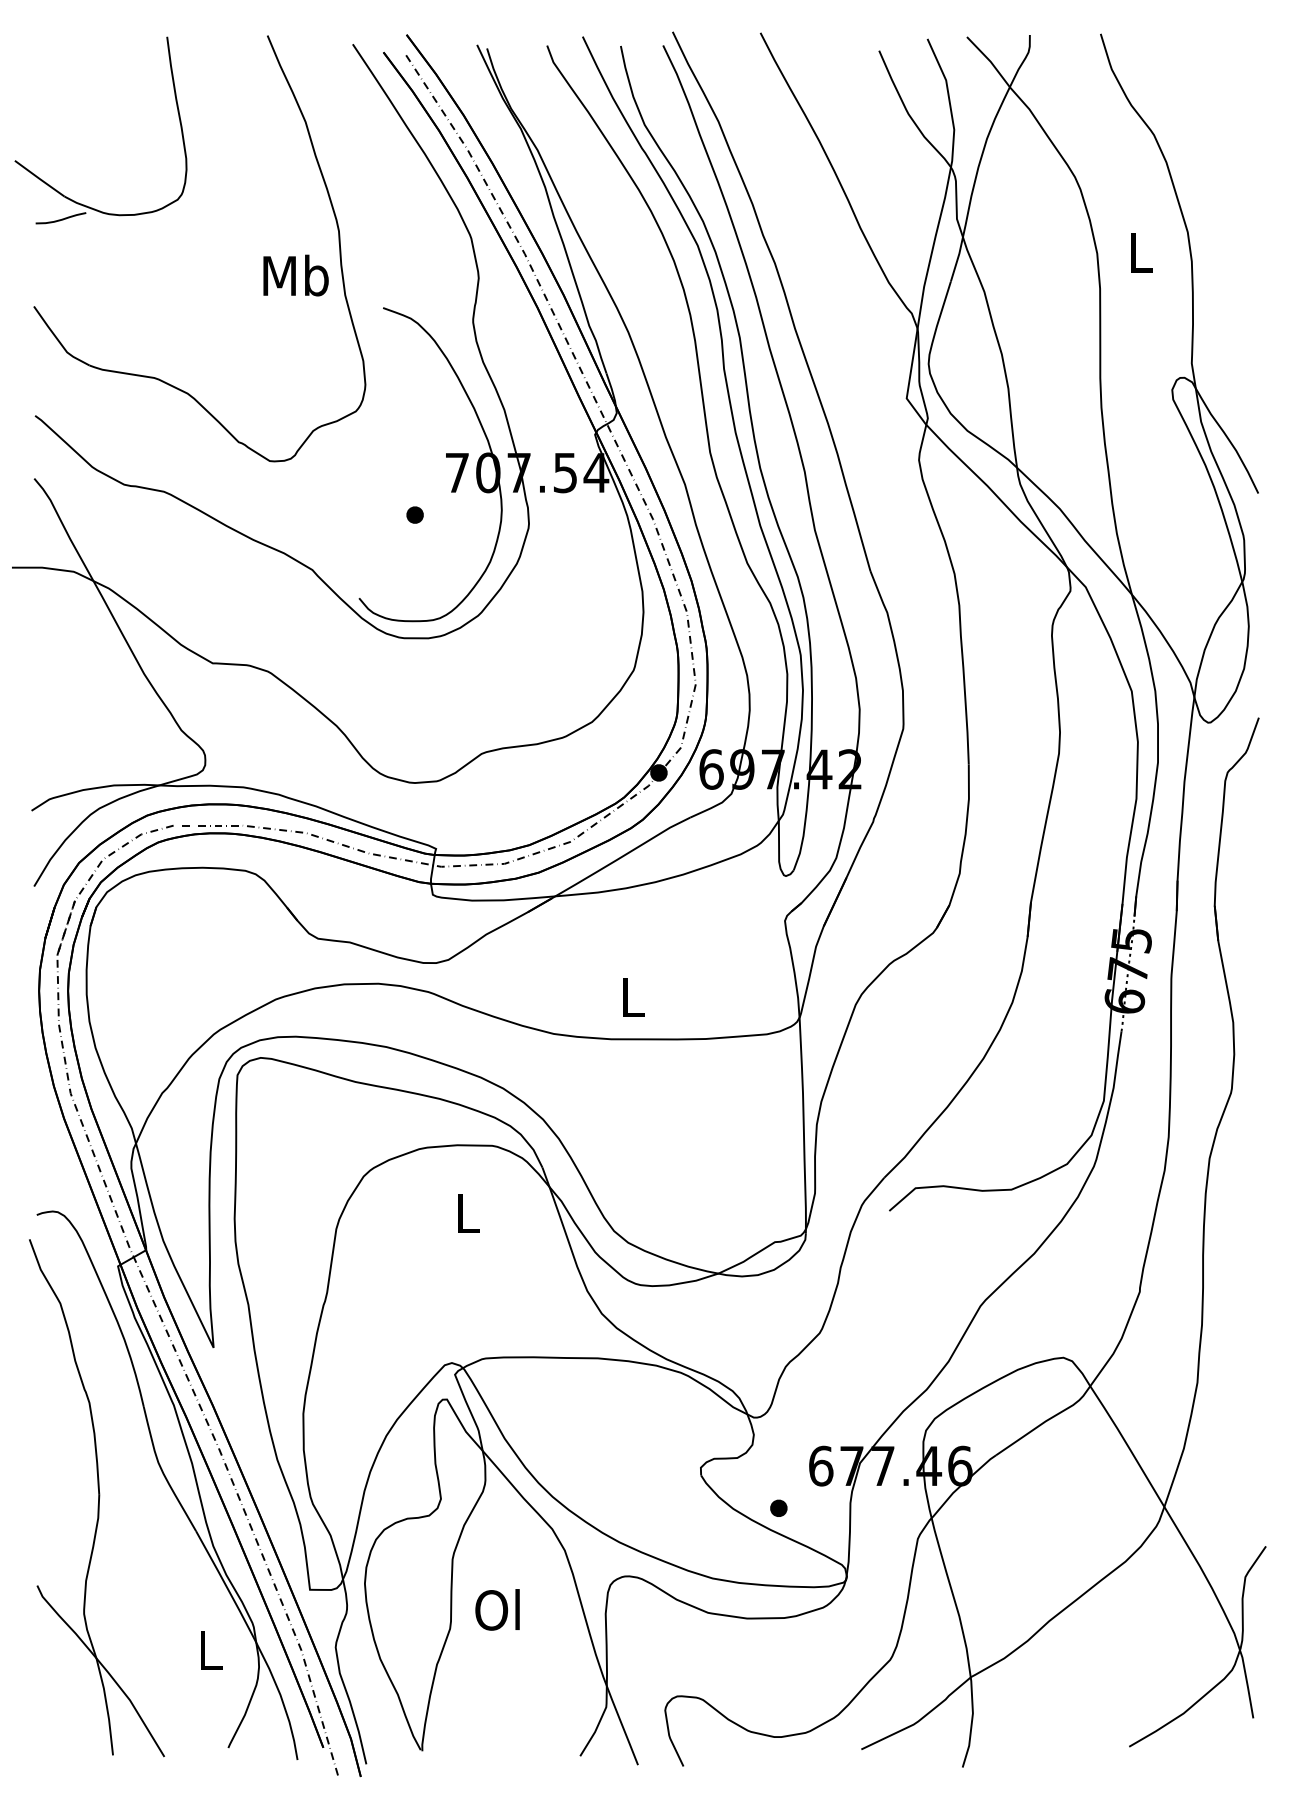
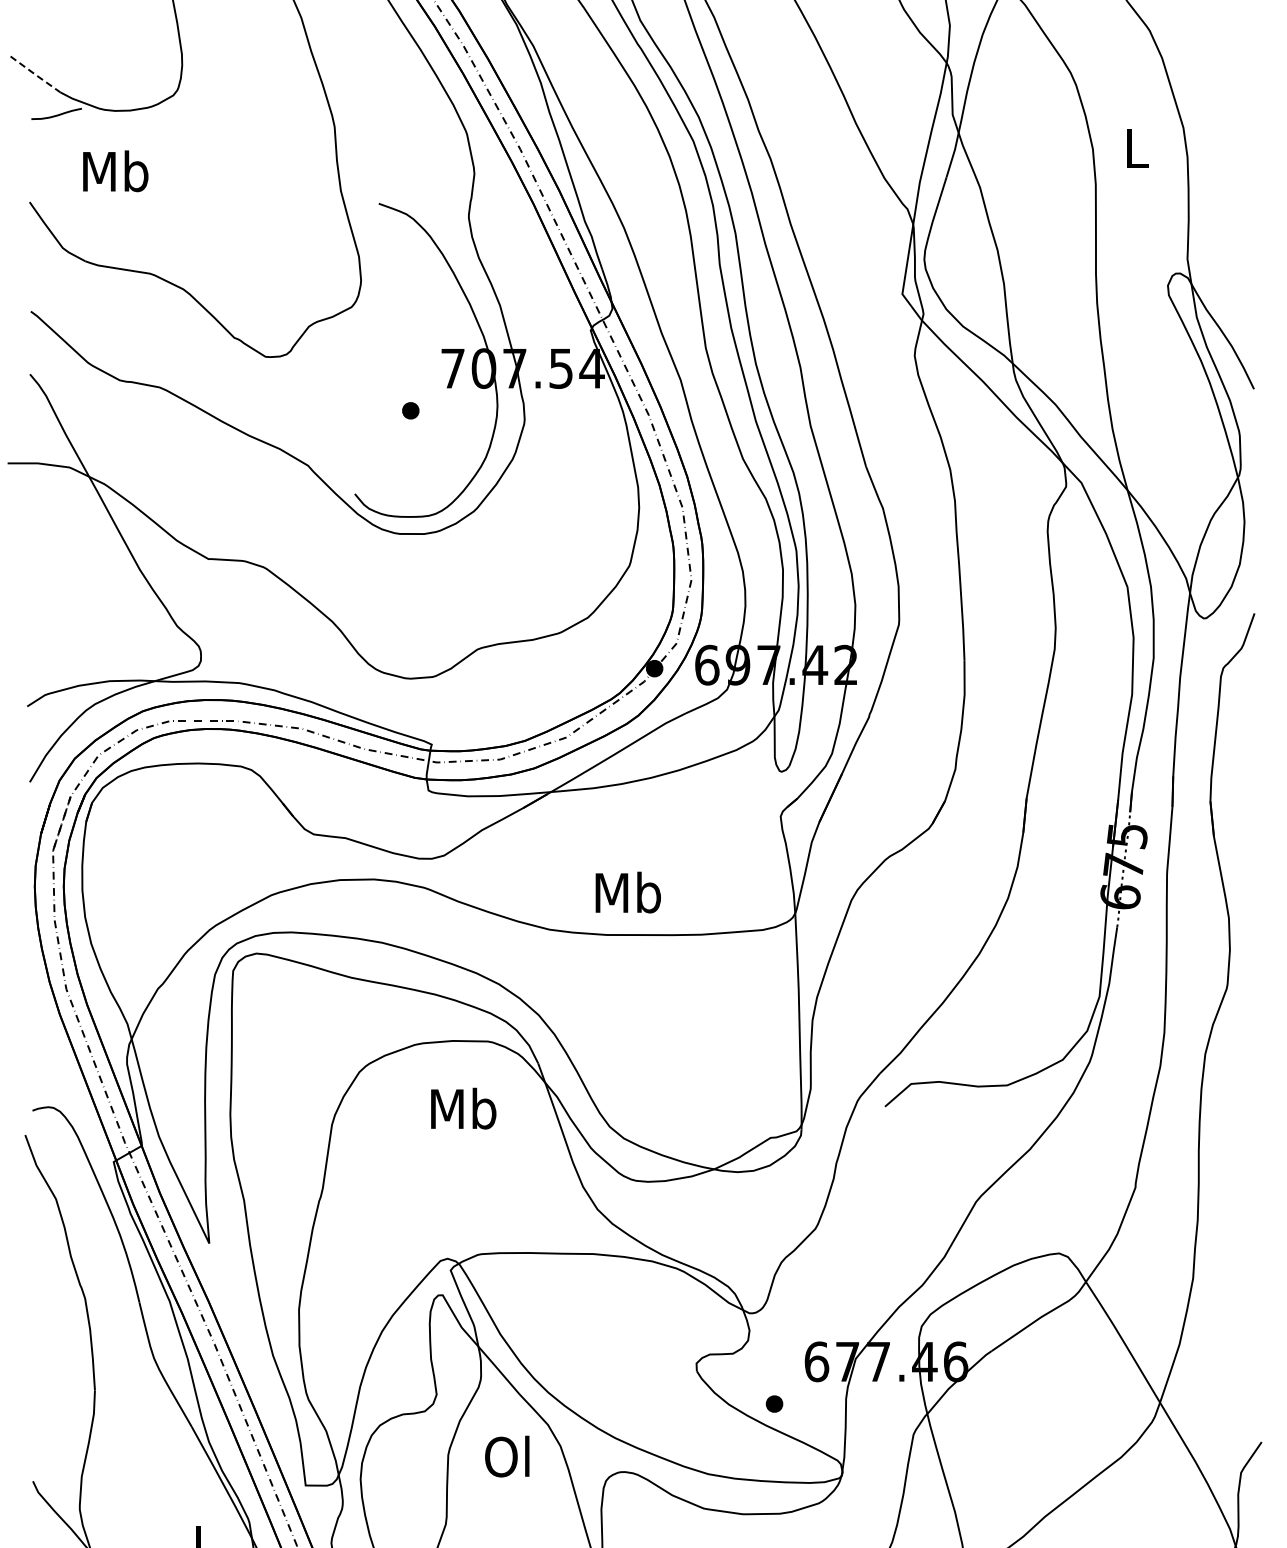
line: (39, 178) -> (35, 74), solid -> dashed
text: (295, 275) -> (115, 171), moved
text: (632, 996) -> (628, 892), L -> Mb
text: (467, 1212) -> (463, 1108), L -> Mb
text: (497, 1609) -> (507, 1456), moved

